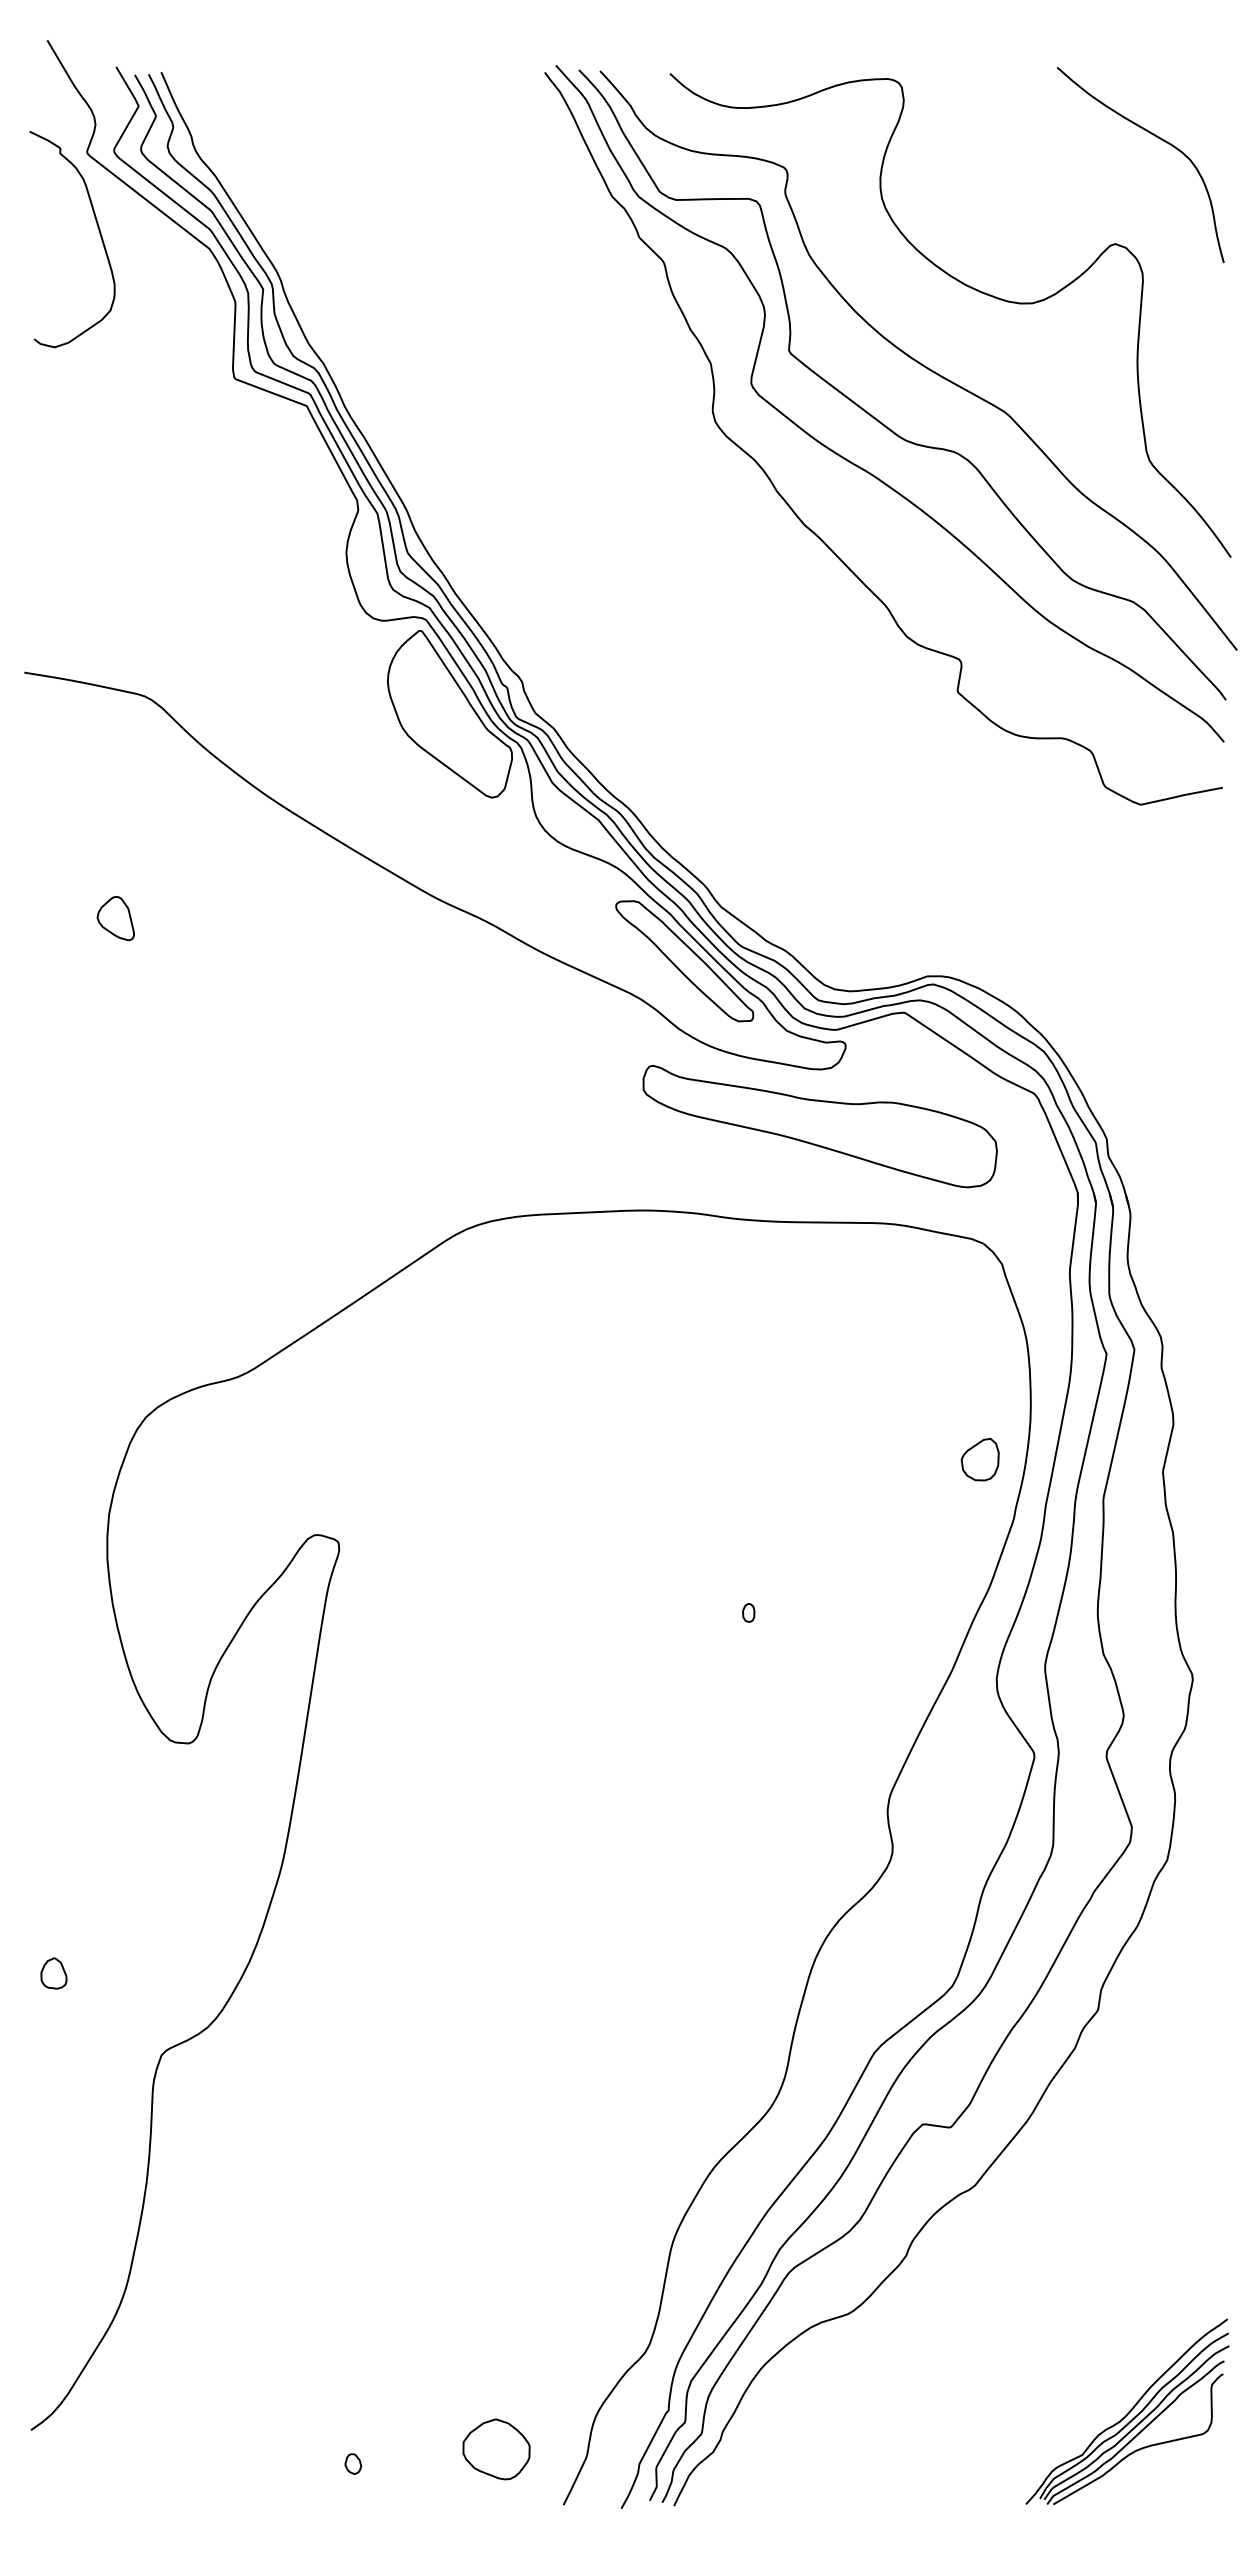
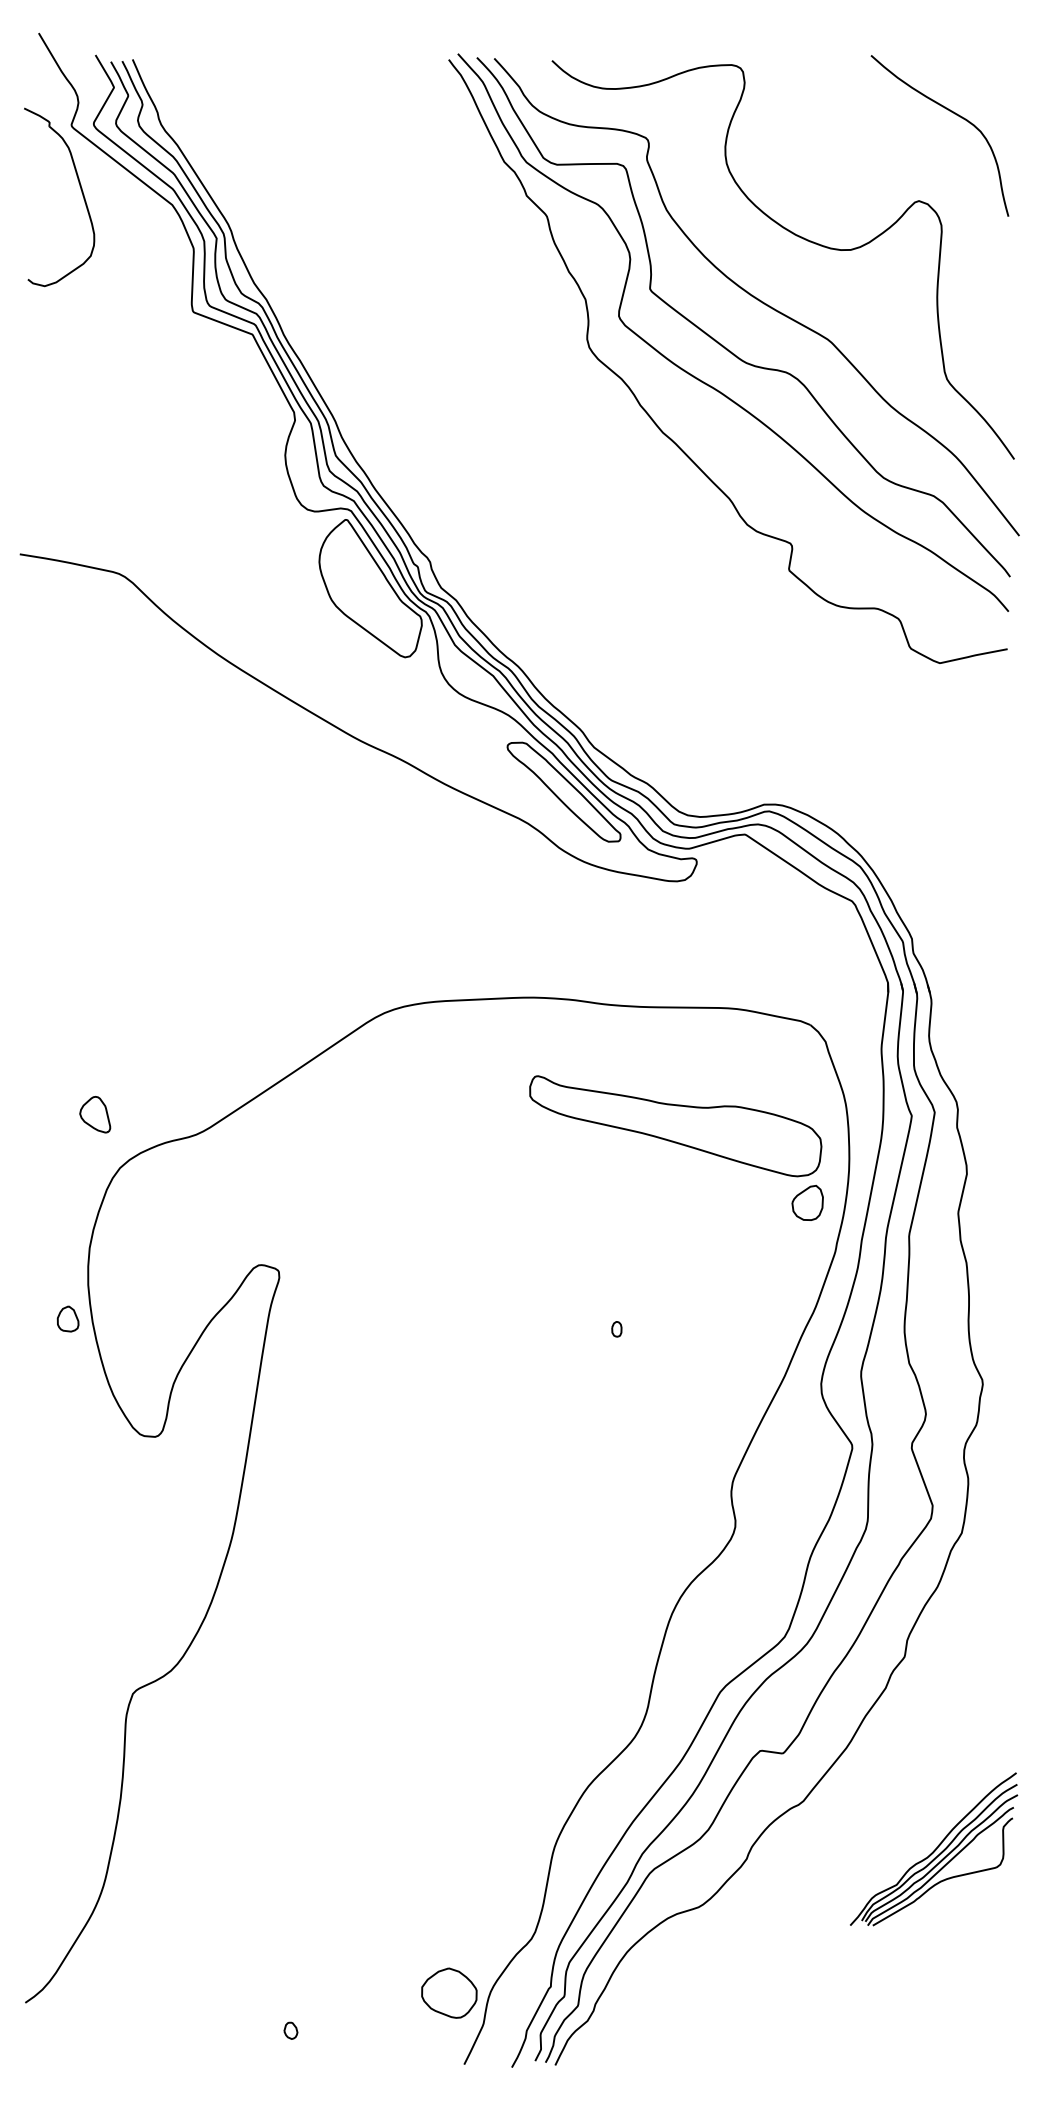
part: (115, 918) -> (94, 1114), moved
part: (819, 1126) -> (675, 1126), moved
part: (53, 1973) -> (67, 1319), moved
part: (1127, 2411) -> (933, 1849), moved
part: (496, 2449) -> (449, 1993), moved

